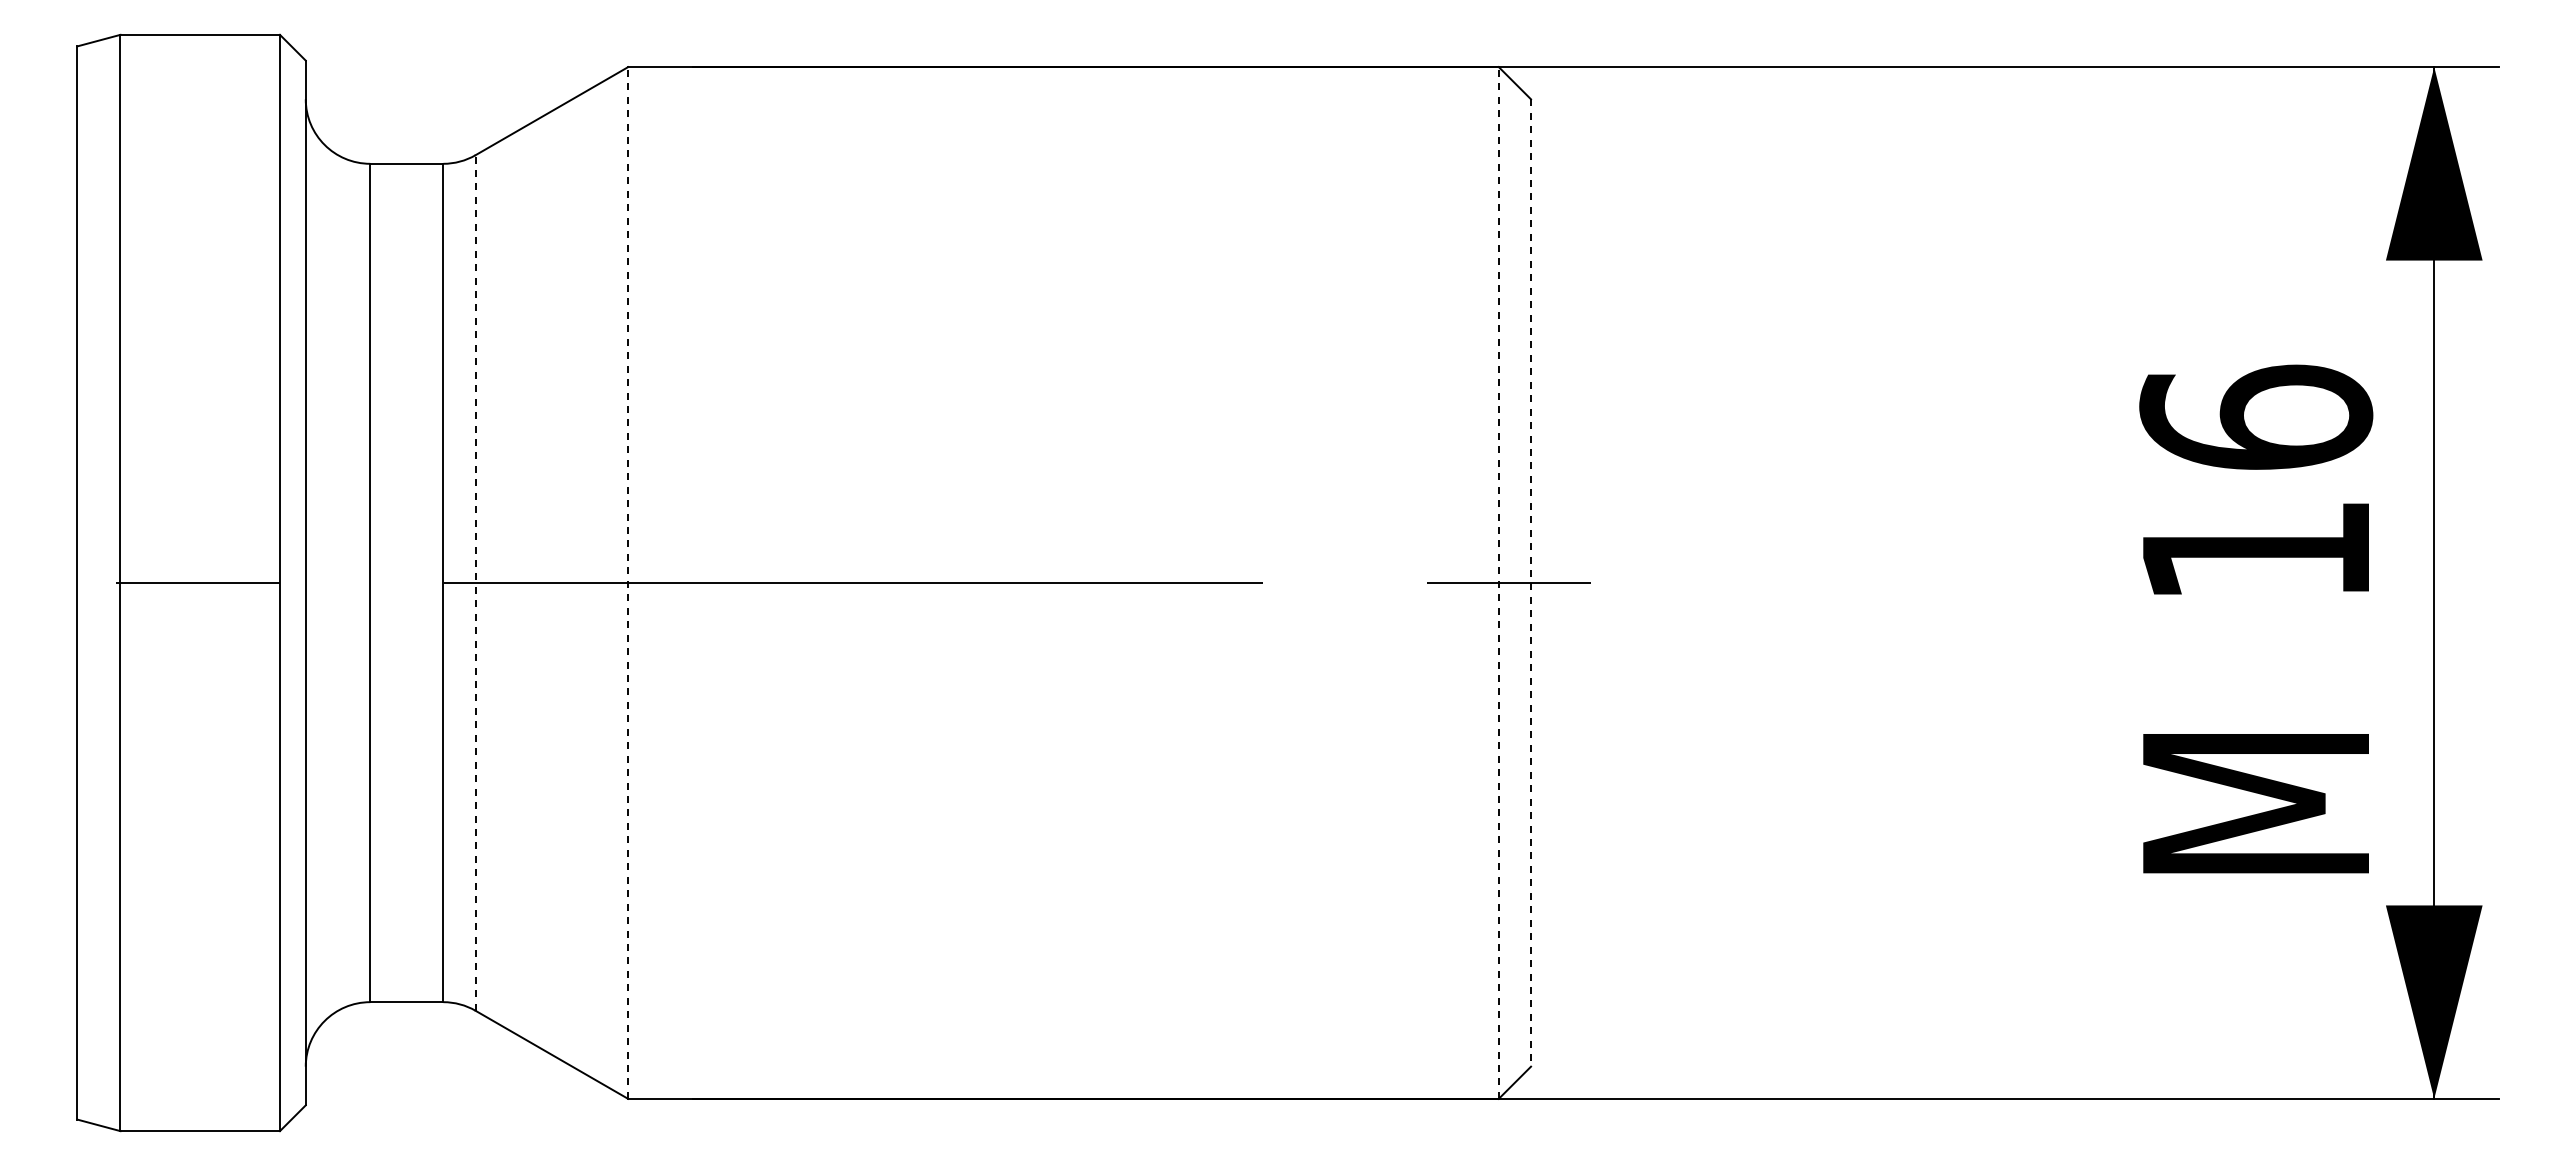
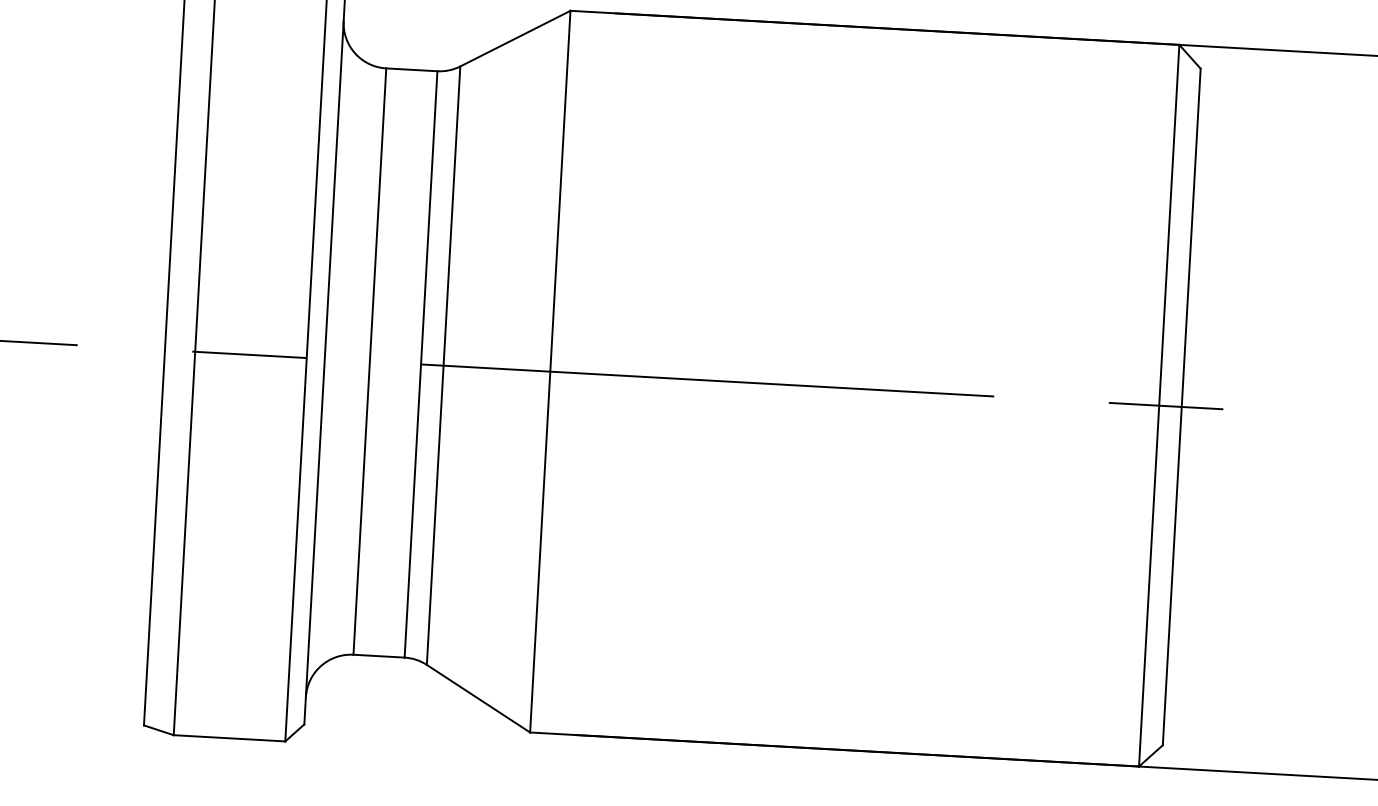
line: (475, 582) -> (443, 365), dashed -> solid
line: (628, 582) -> (550, 371), dashed -> solid
line: (1498, 582) -> (1159, 405), dashed -> solid
line: (1531, 582) -> (1182, 406), dashed -> solid

